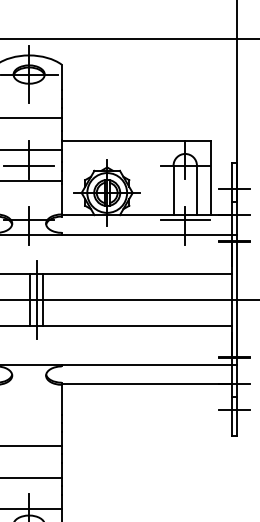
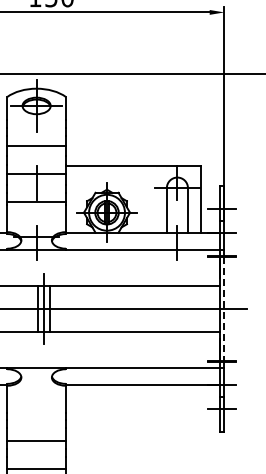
line: (29, 166) -> (36, 188), removed
line: (185, 220) -> (177, 237), removed
line: (237, 299) -> (224, 308), solid -> dashed

